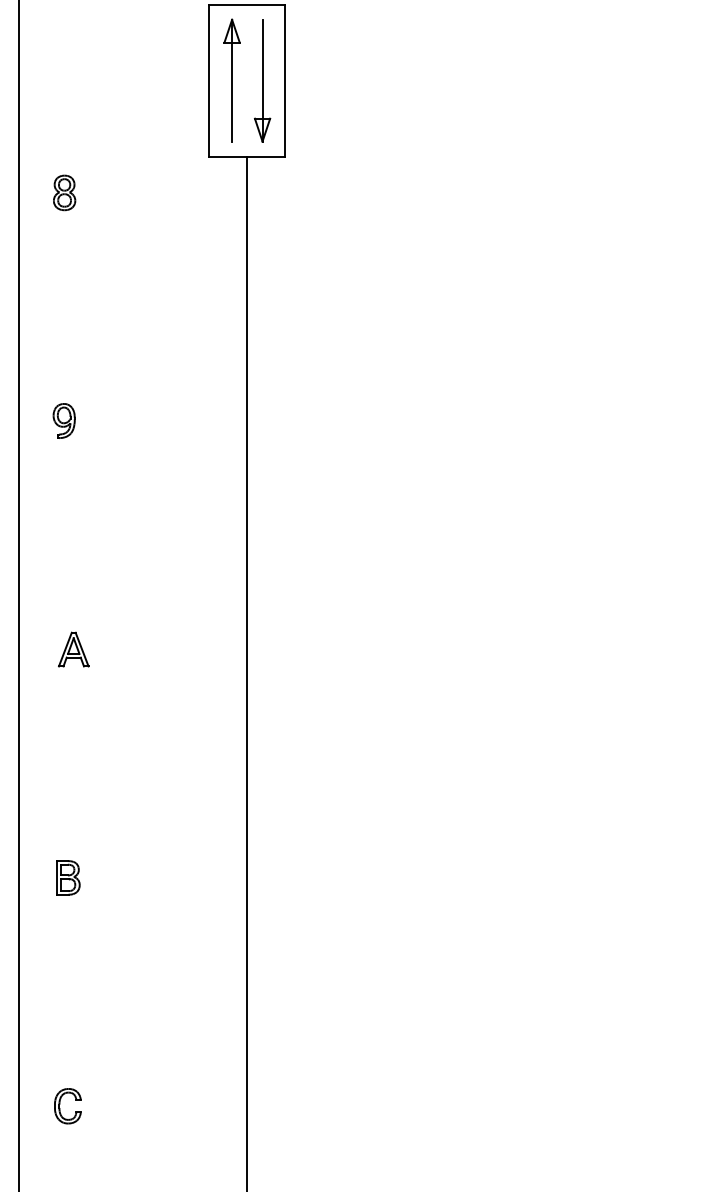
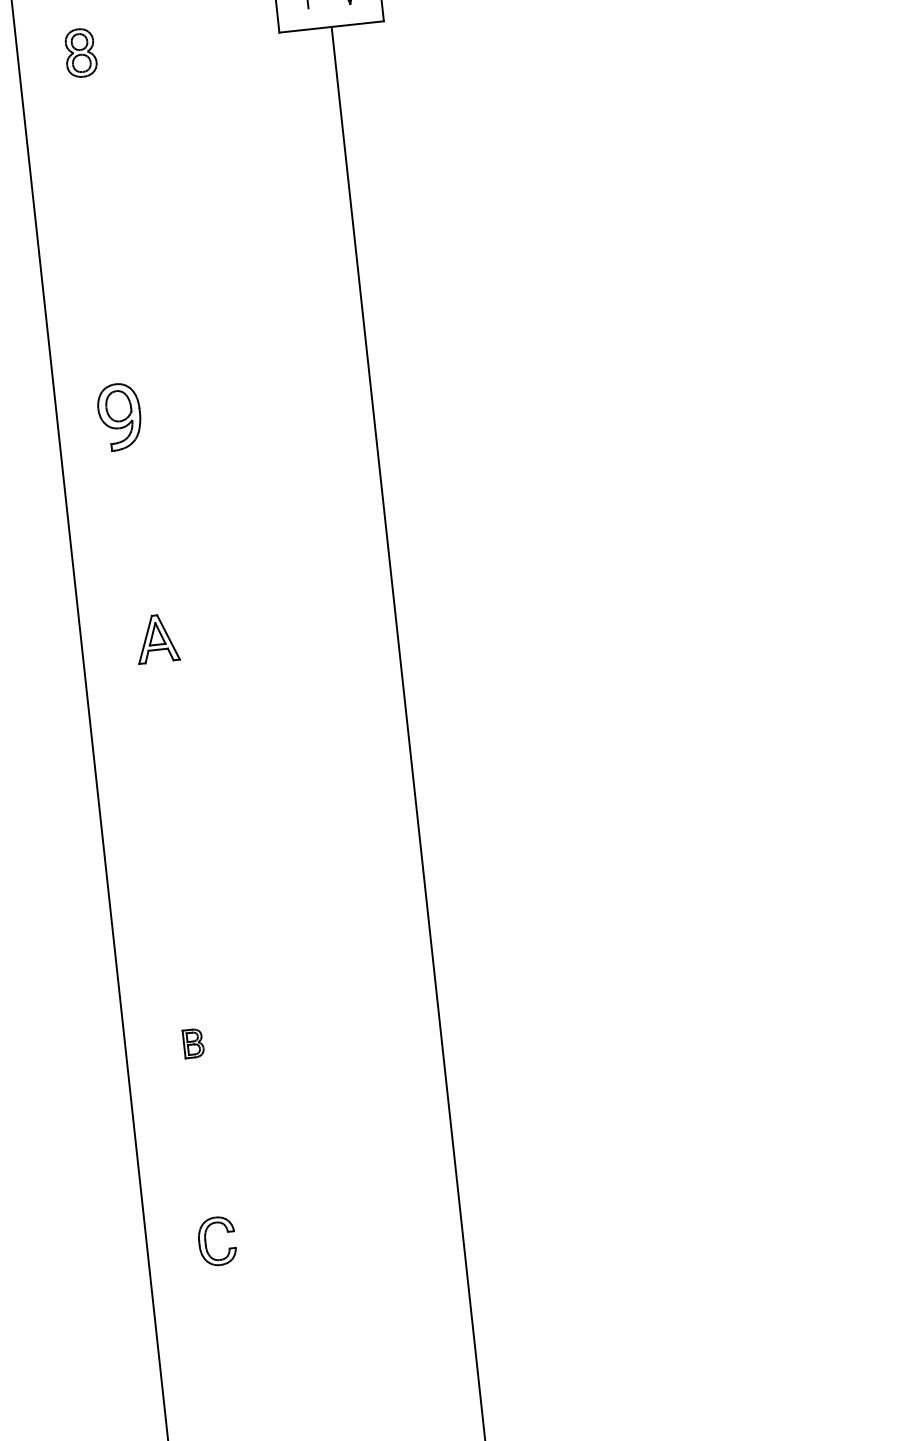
part: (64, 192) -> (80, 52), moved
part: (63, 420) -> (118, 416), size x1.4
part: (73, 649) -> (156, 638), moved
part: (68, 877) -> (193, 1042), size x0.6
part: (60, 1104) -> (206, 1240), moved

